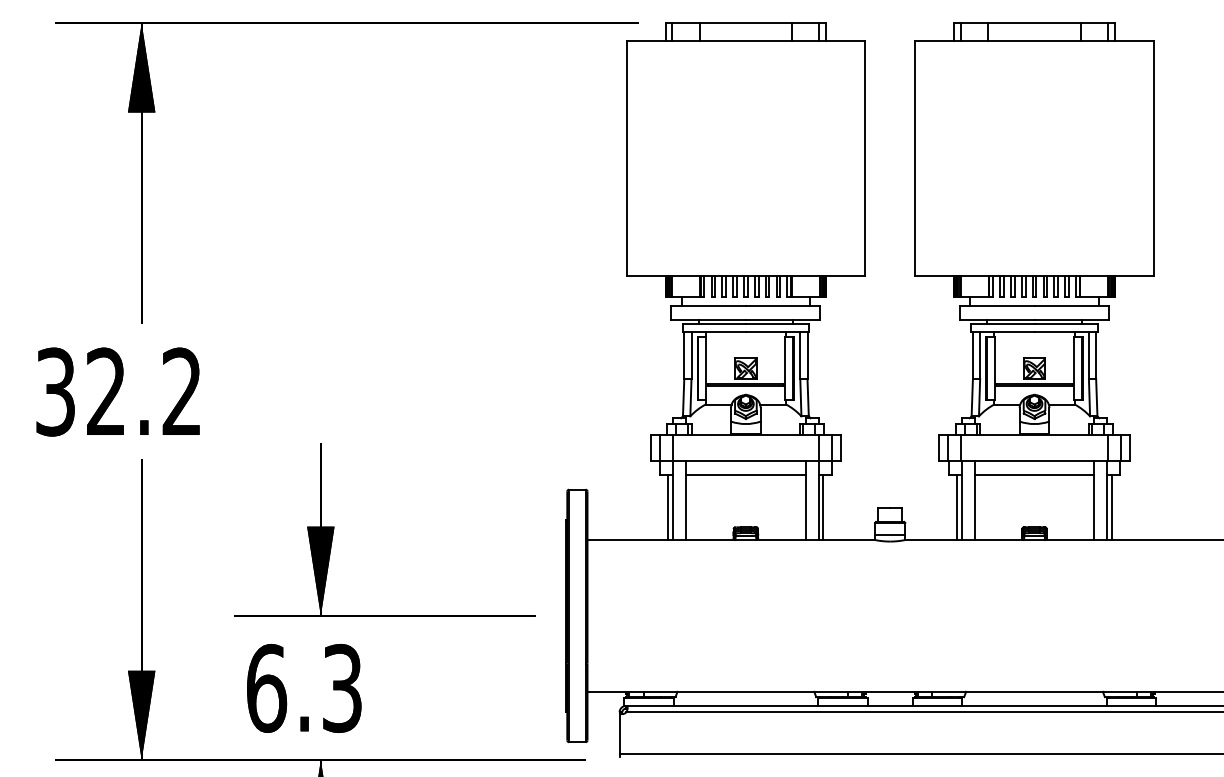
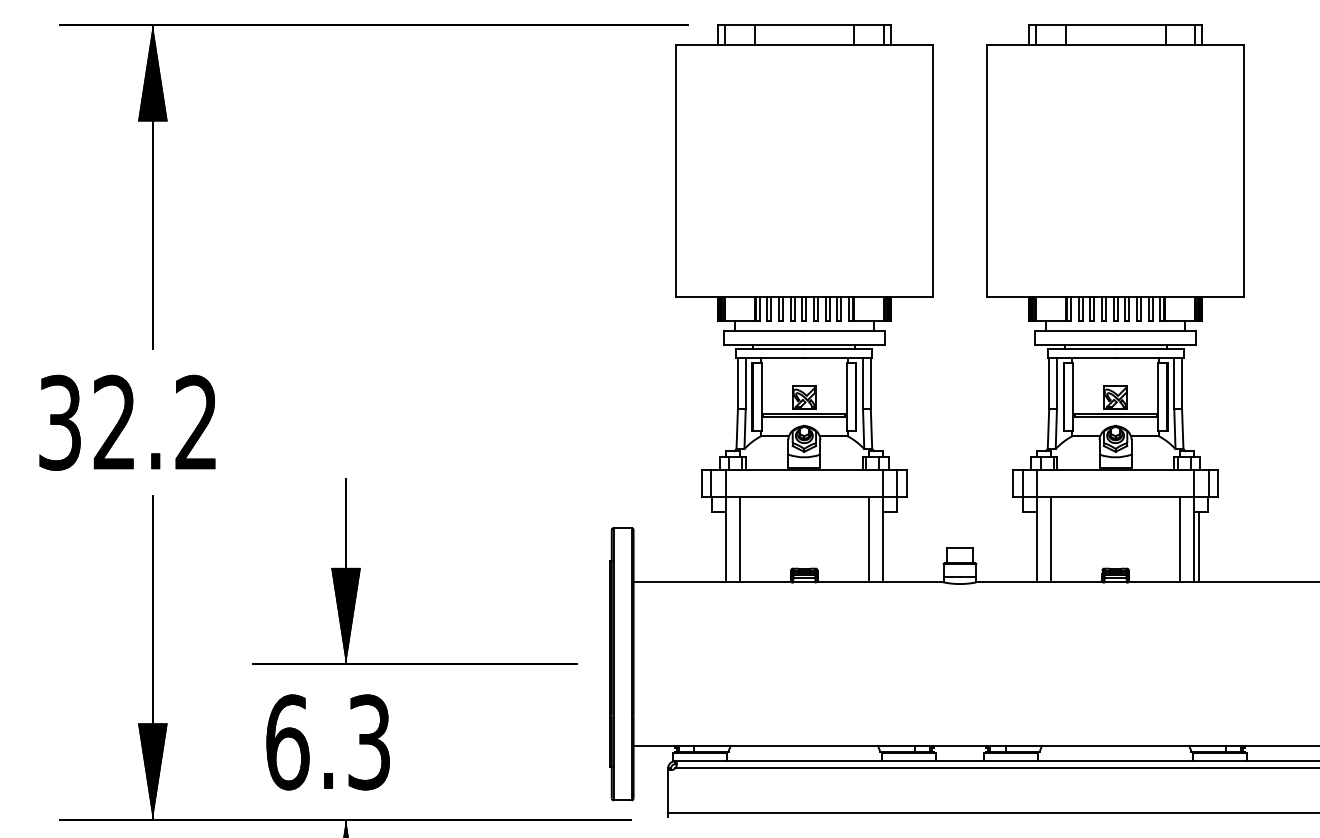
line: (745, 475) -> (803, 512), removed
line: (1034, 475) -> (1115, 512), removed
line: (668, 507) -> (720, 547), removed
line: (823, 507) -> (888, 547), removed
line: (956, 507) -> (1031, 547), removed

